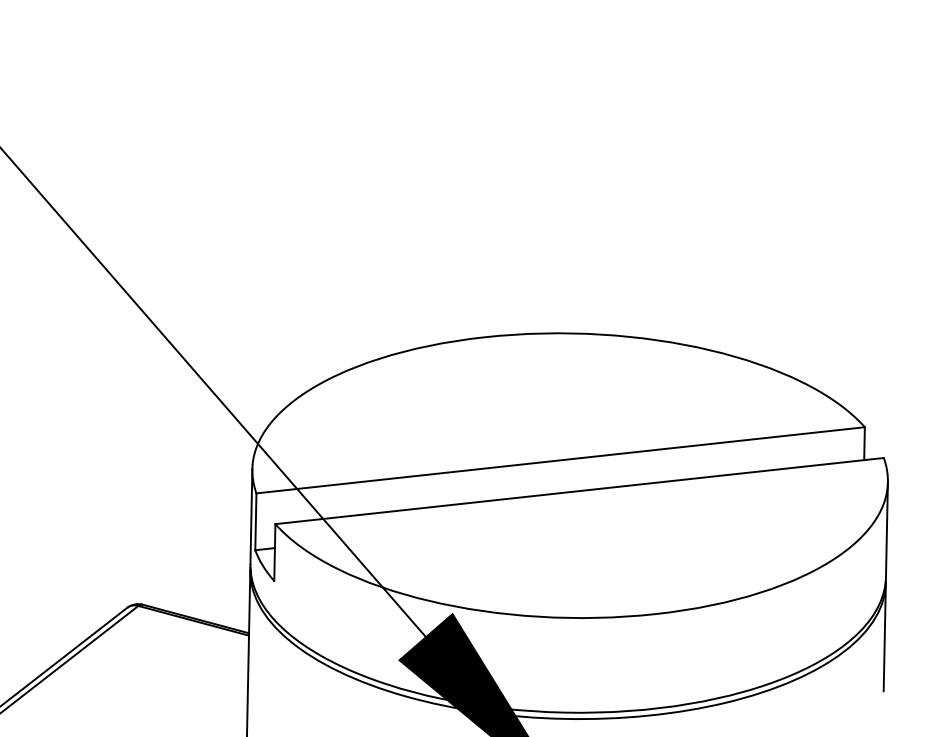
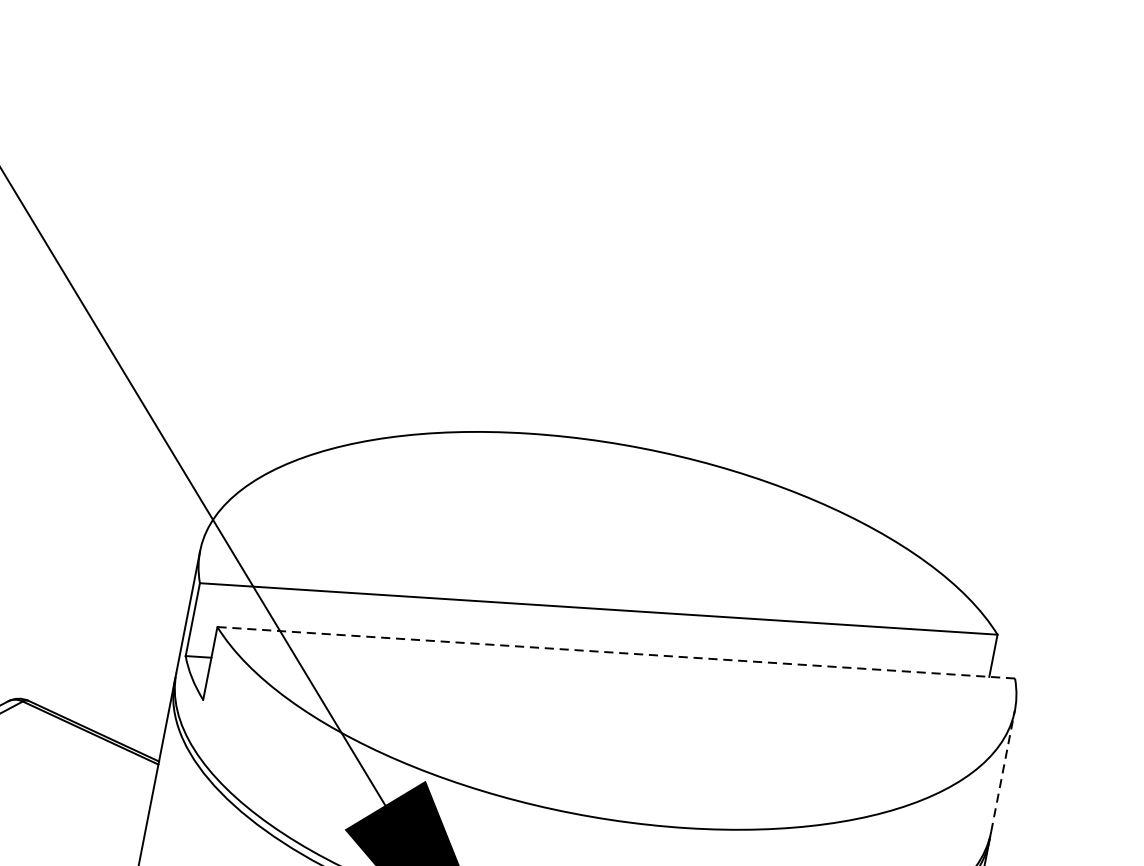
line: (579, 491) -> (615, 653), solid -> dashed
line: (886, 528) -> (1002, 769), solid -> dashed

